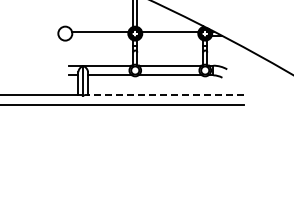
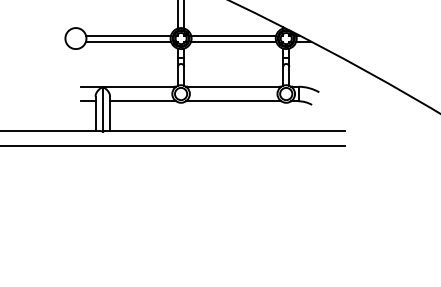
line: (100, 35) -> (128, 41), added
line: (169, 35) -> (232, 41), added
line: (164, 95) -> (225, 131), dashed -> solid

